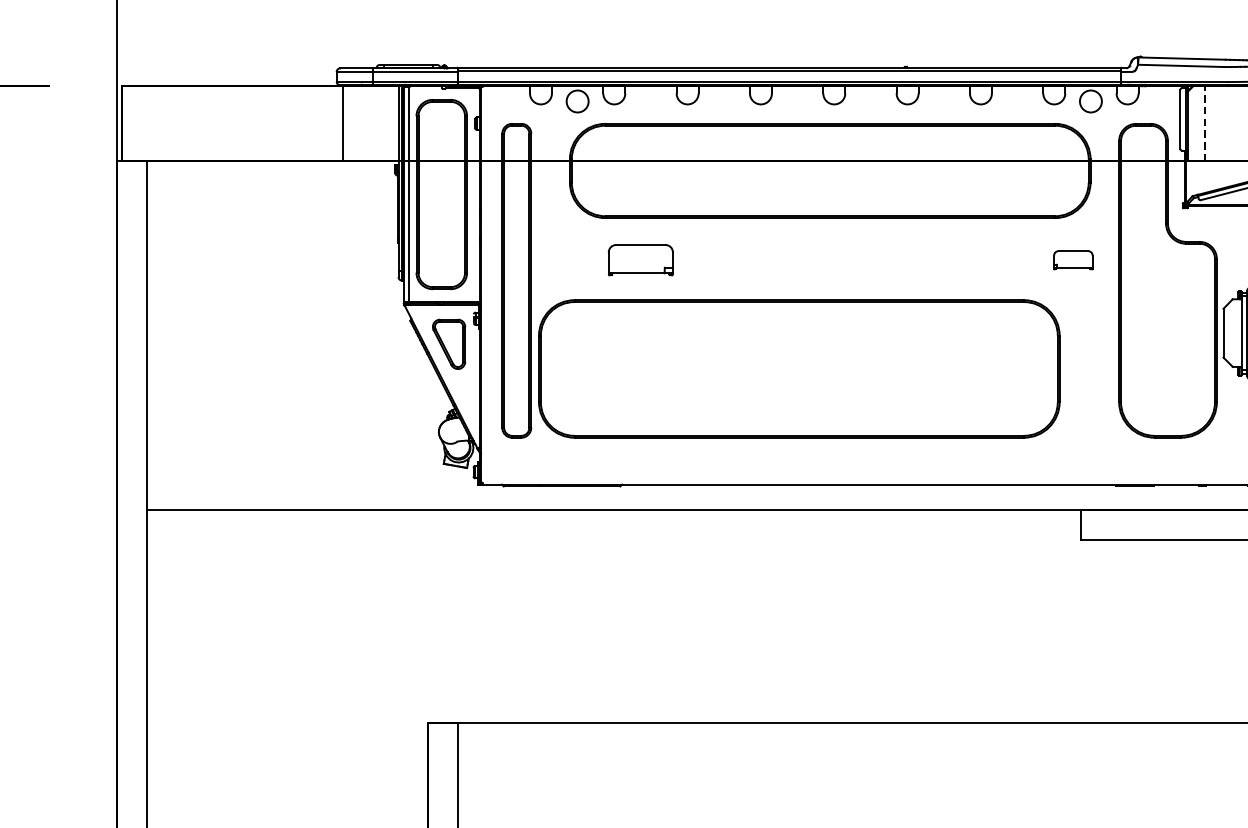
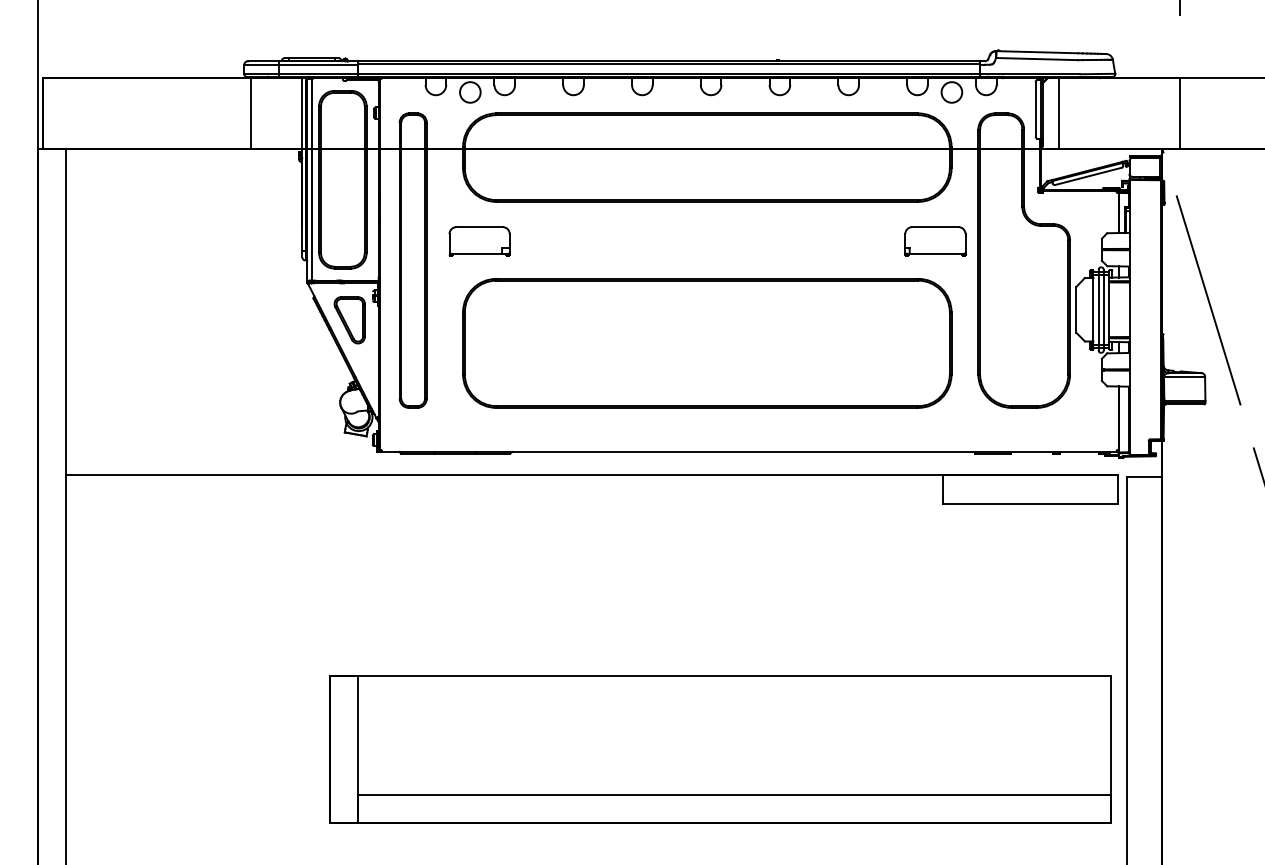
line: (1204, 123) -> (1058, 113), dashed -> solid
part: (640, 260) -> (479, 241), moved
part: (1073, 260) -> (935, 241), size x1.67
part: (799, 369) -> (707, 343), moved

